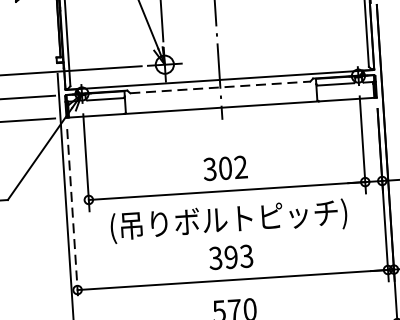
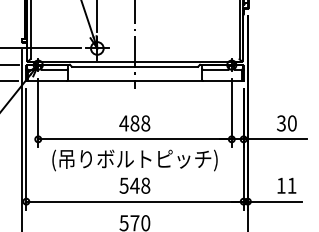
line: (221, 86) -> (135, 66), dashed -> solid
text: (224, 168) -> (134, 123), 302 -> 488
line: (73, 215) -> (26, 149), dashed -> solid
text: (231, 256) -> (135, 185), 393 -> 548

